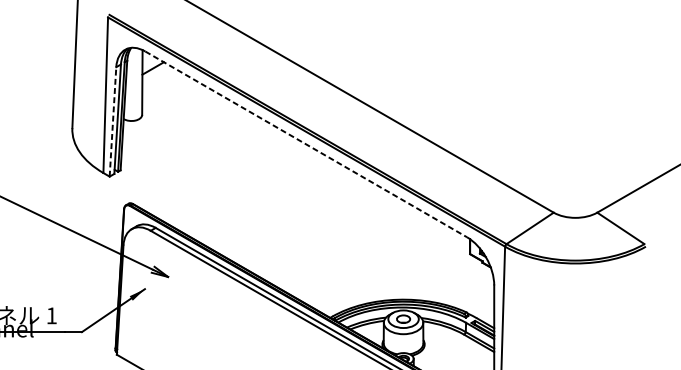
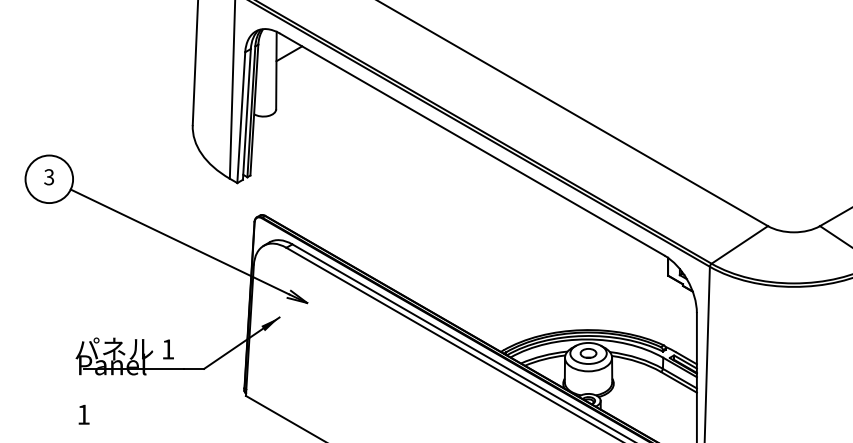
line: (113, 121) -> (241, 117), dashed -> solid
line: (306, 144) -> (472, 144), dashed -> solid

